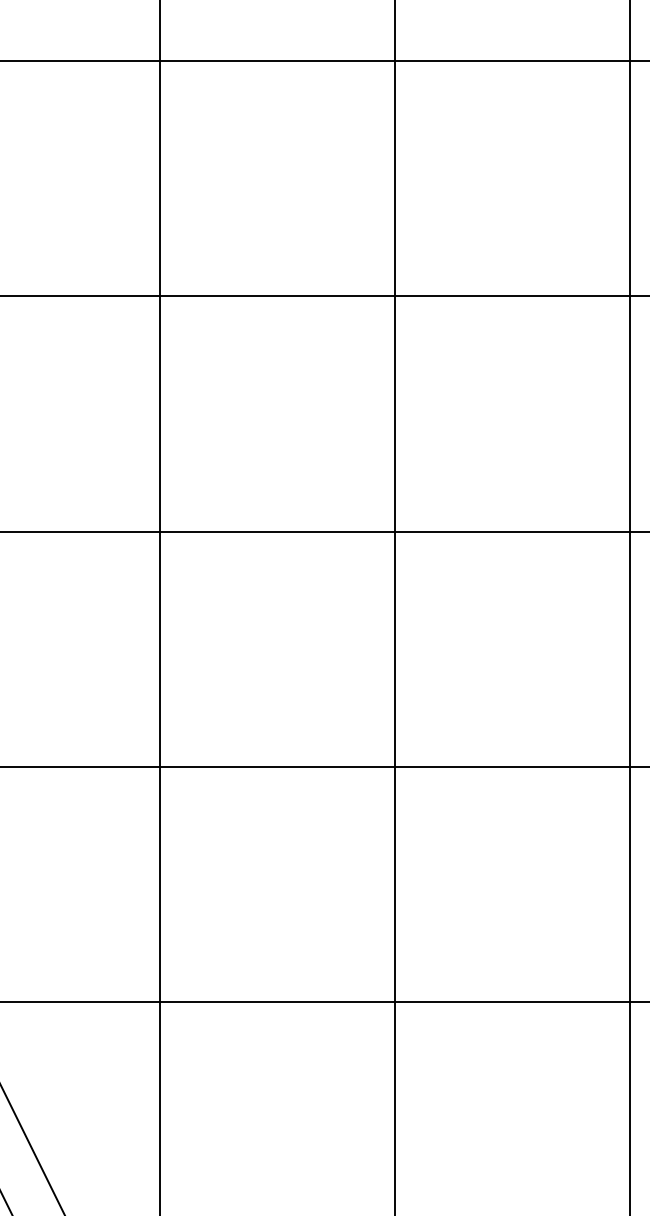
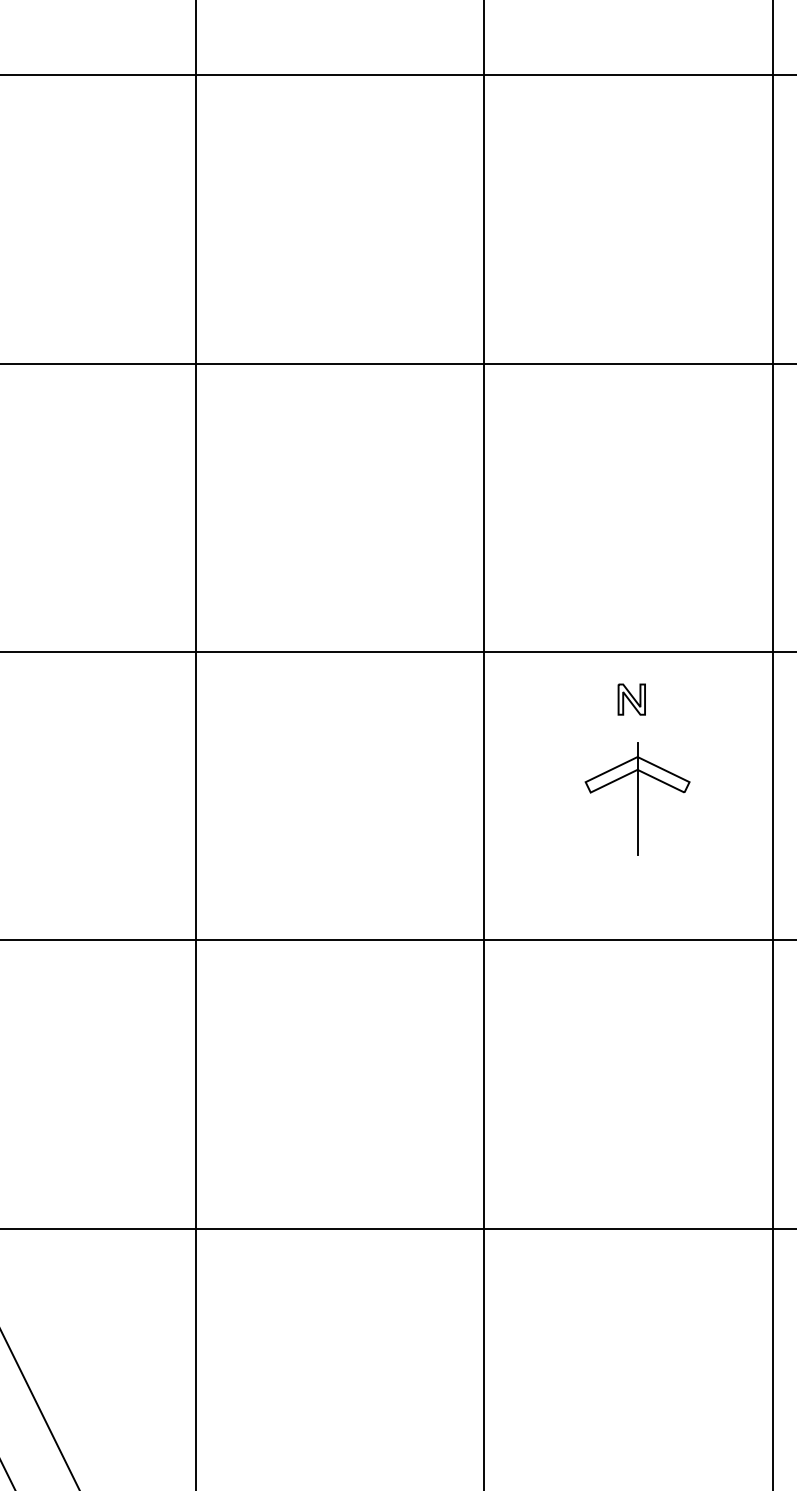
part: (515, 570) -> (631, 699), added
part: (519, 651) -> (637, 798), added

